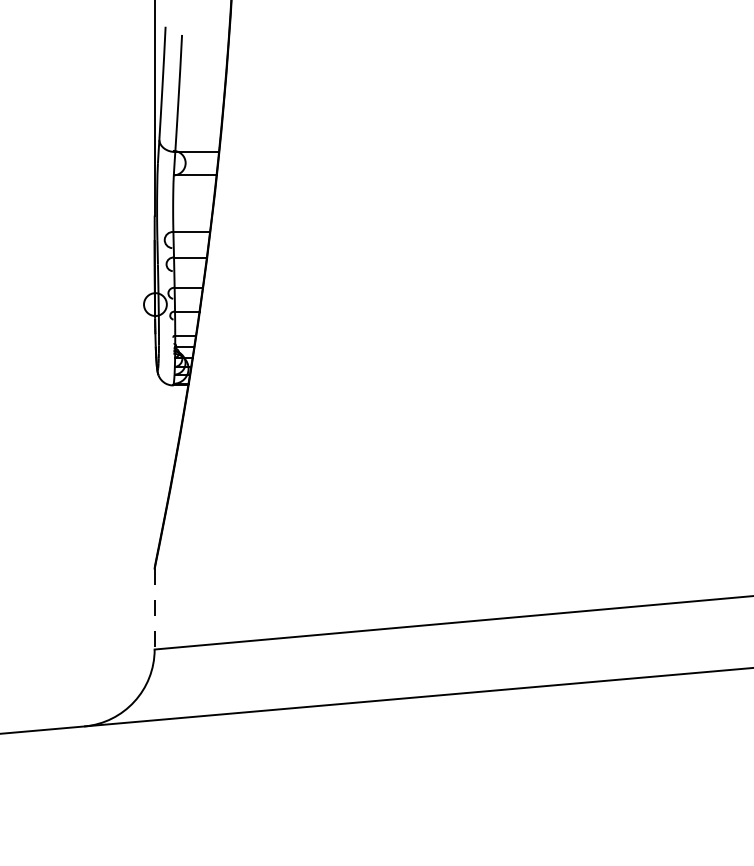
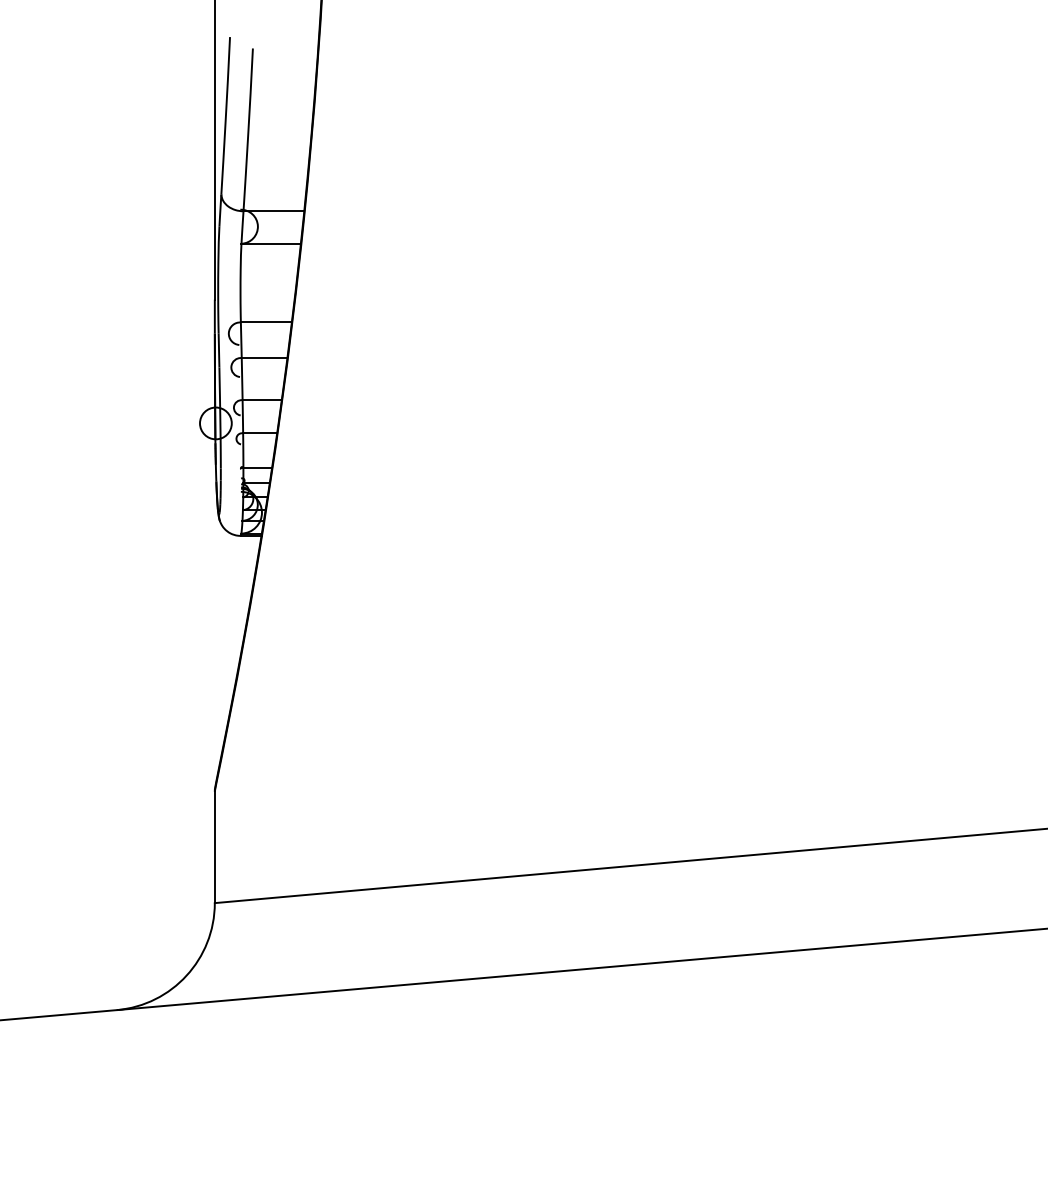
line: (154, 609) -> (214, 847), dashed -> solid

